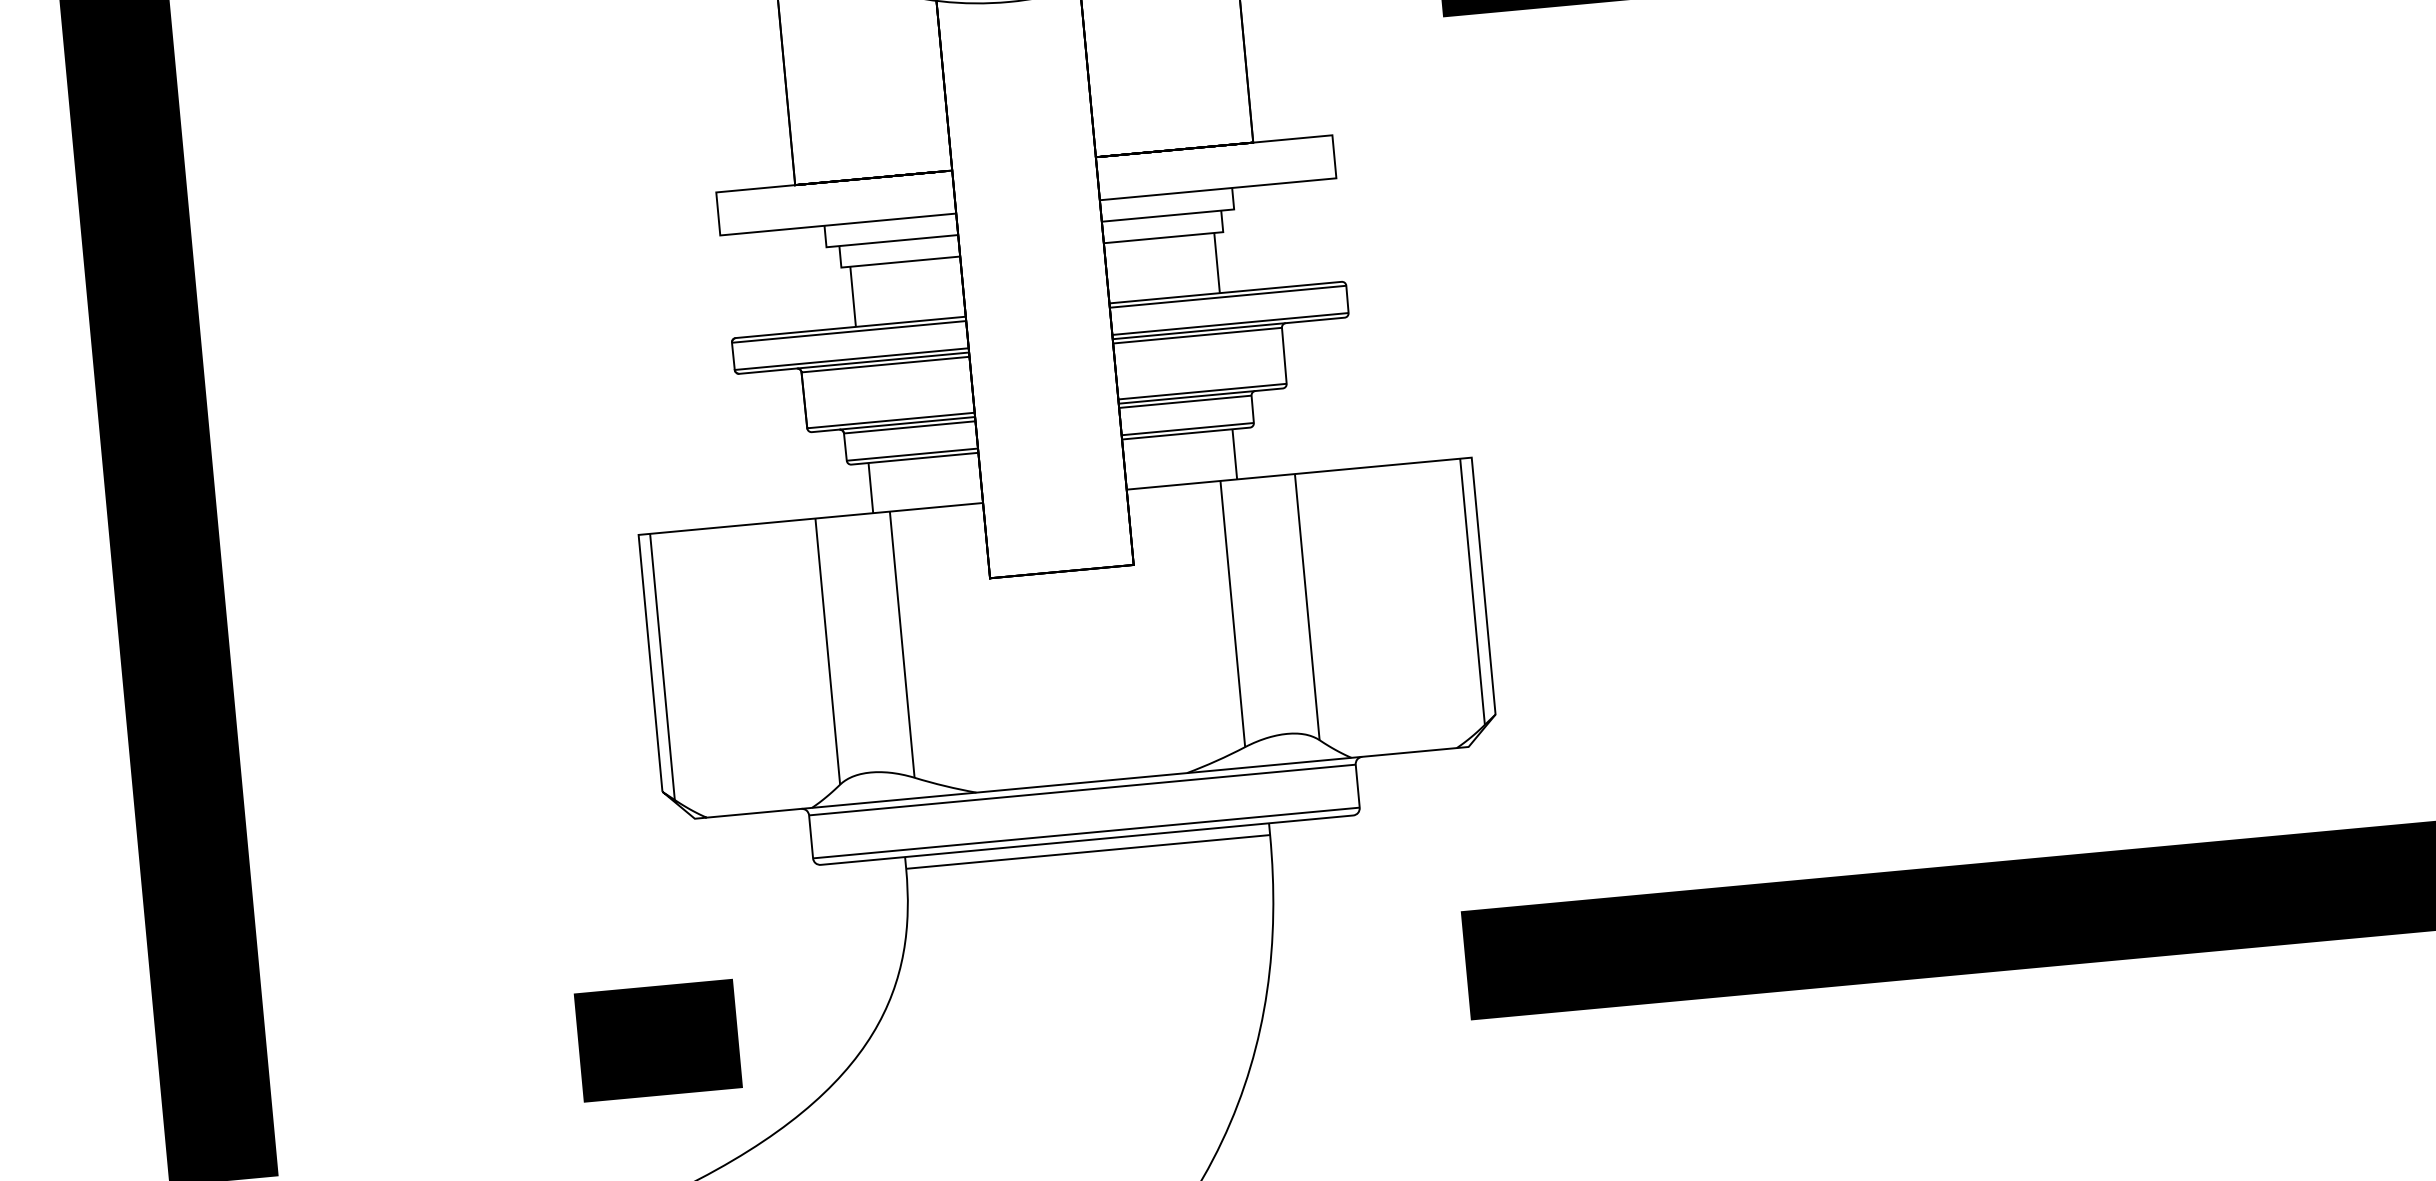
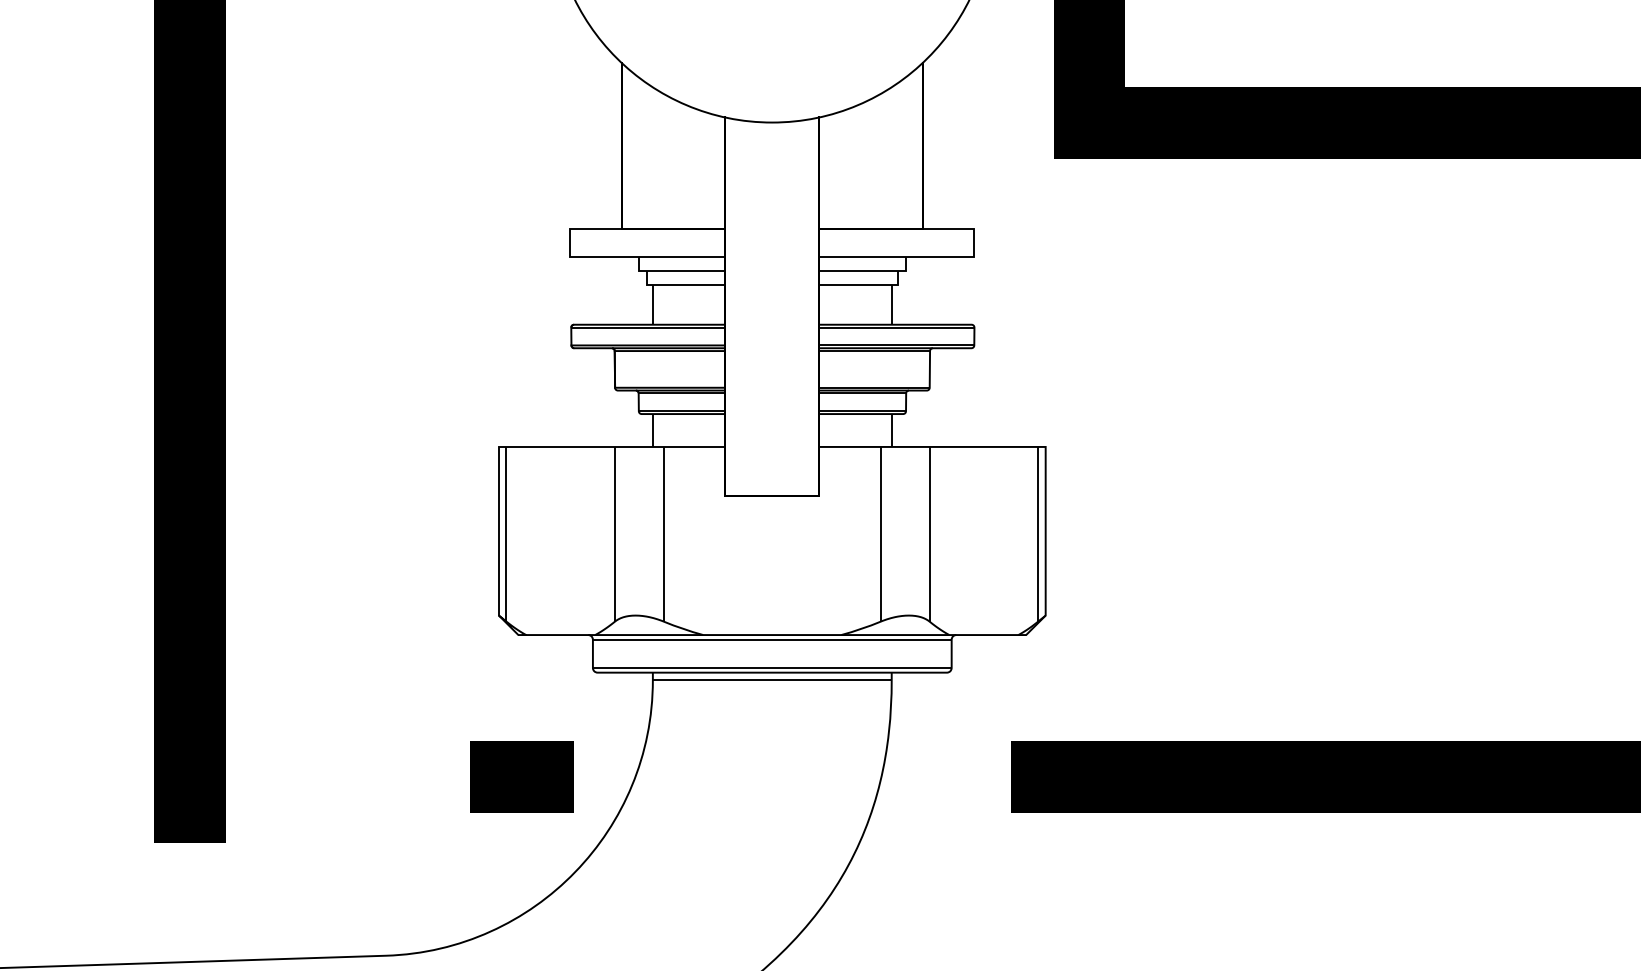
line: (657, 1039) -> (521, 776), moved

